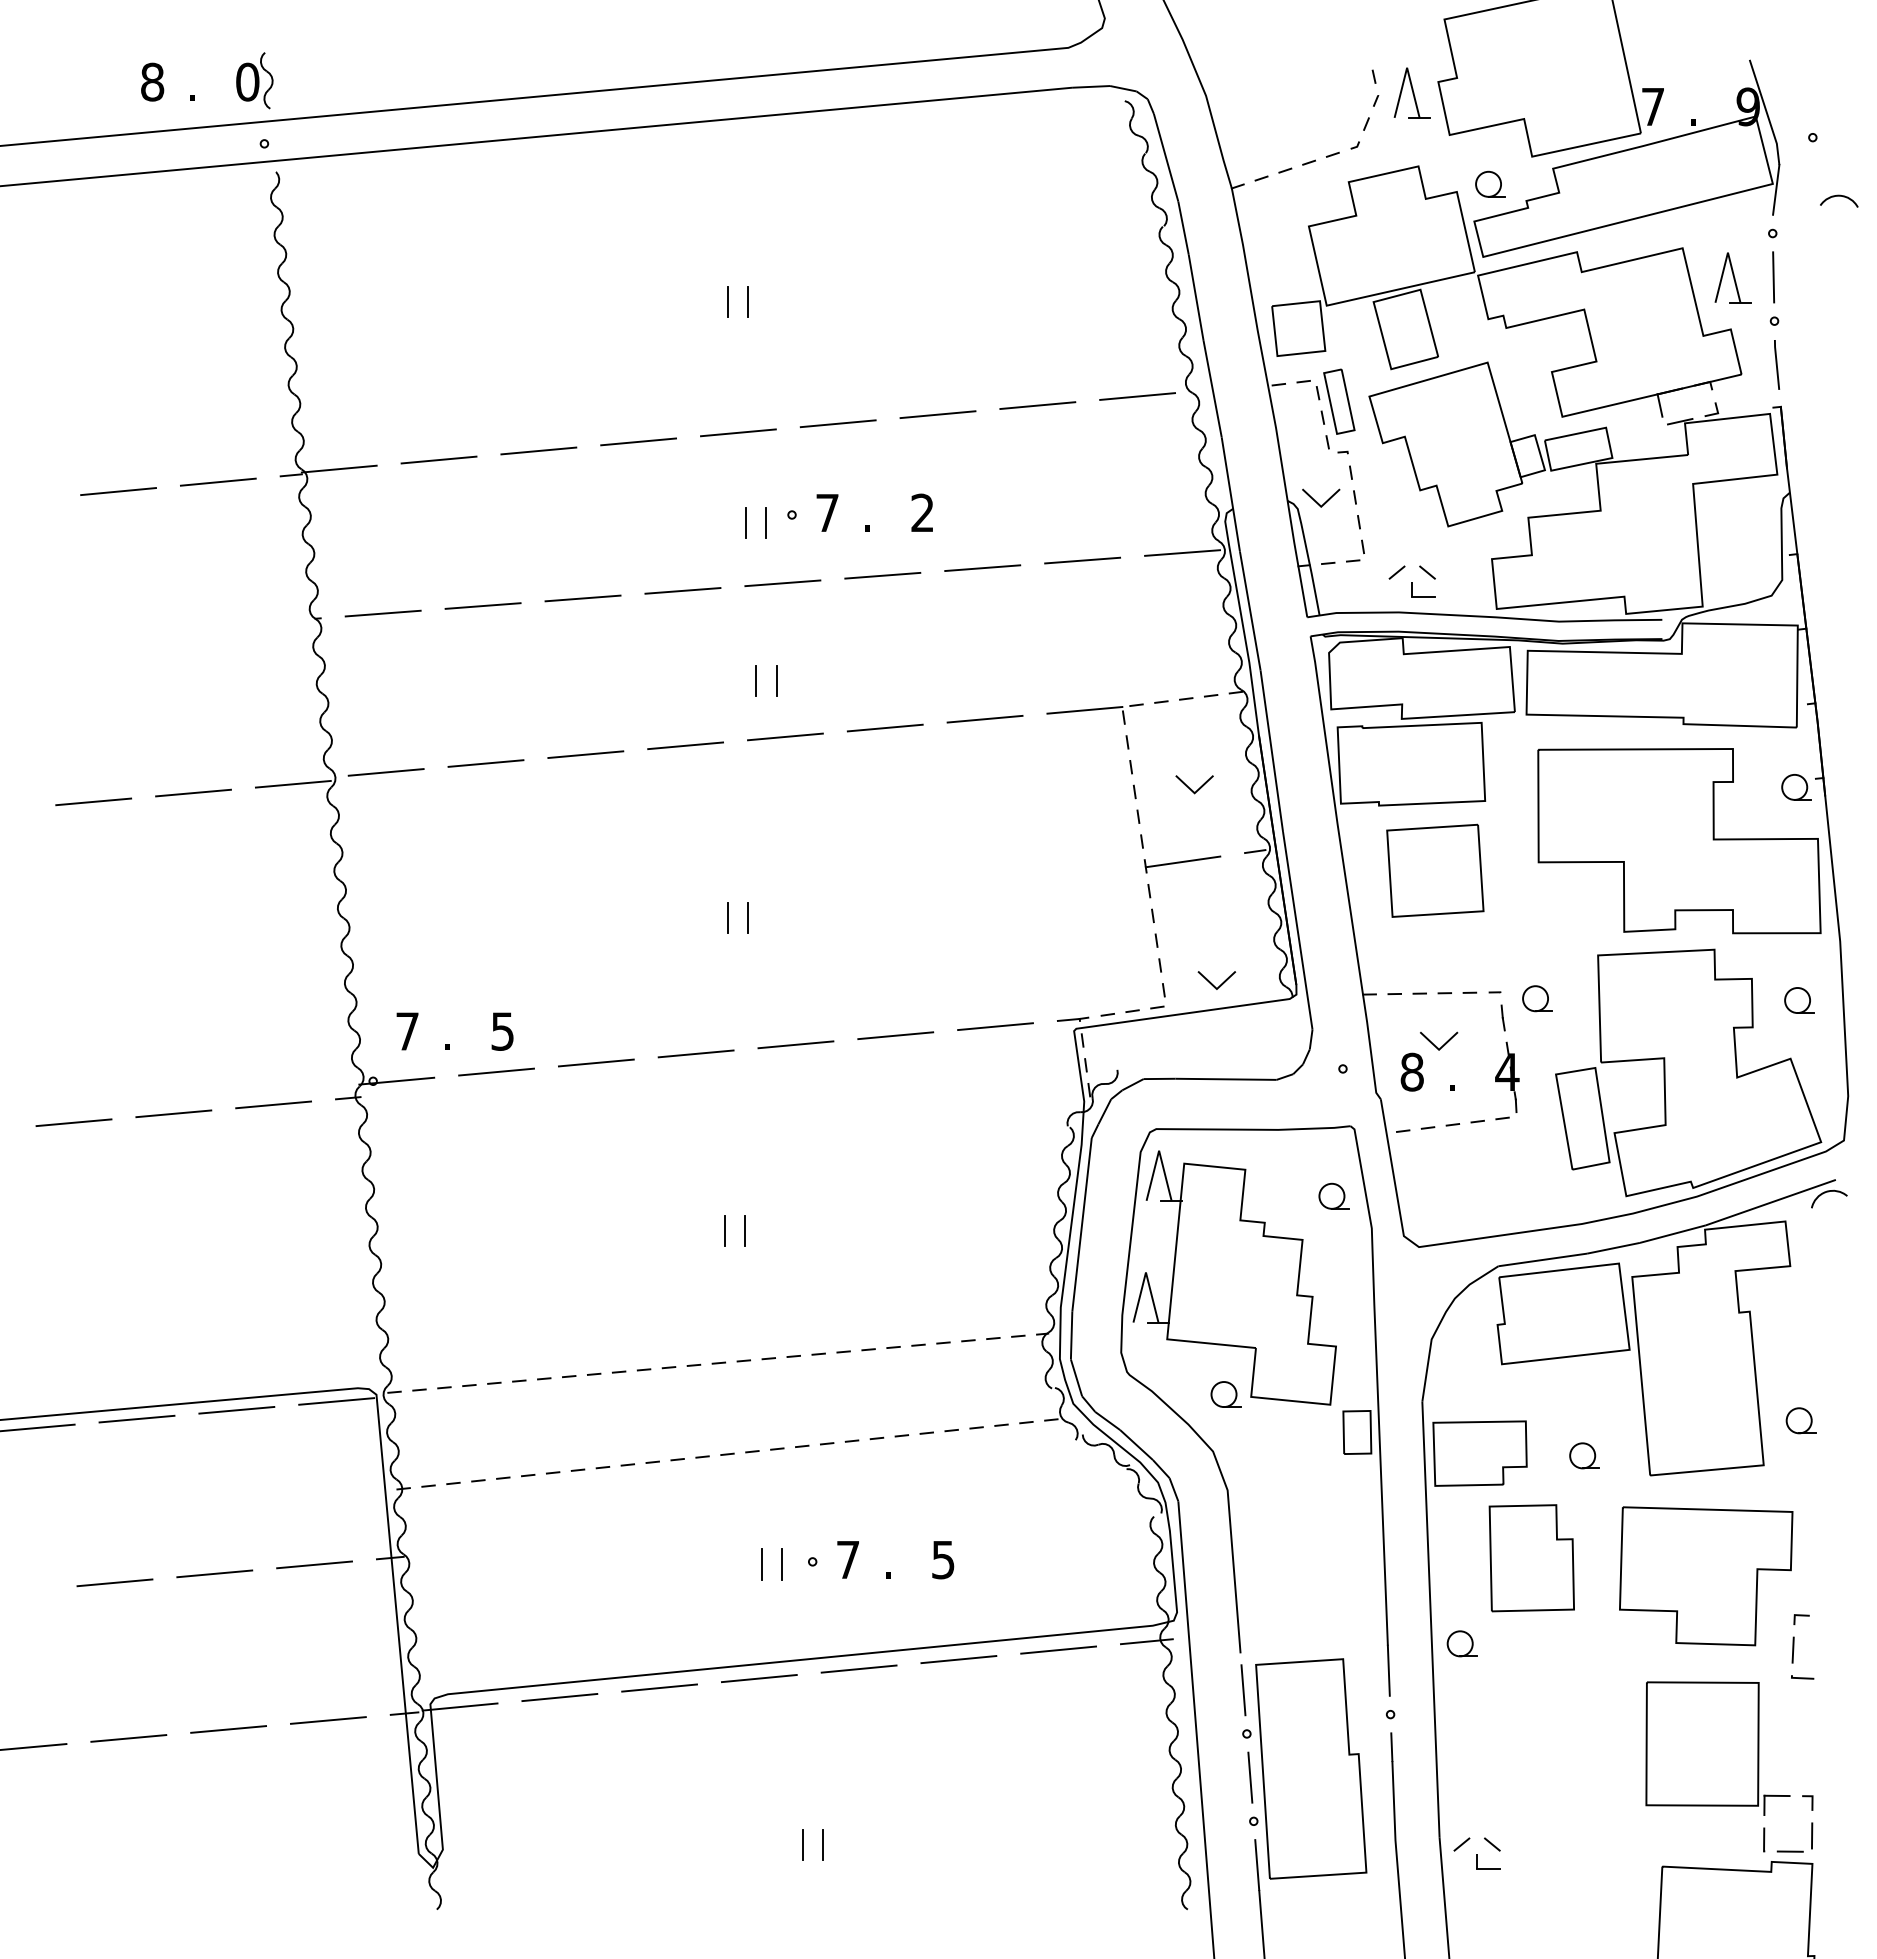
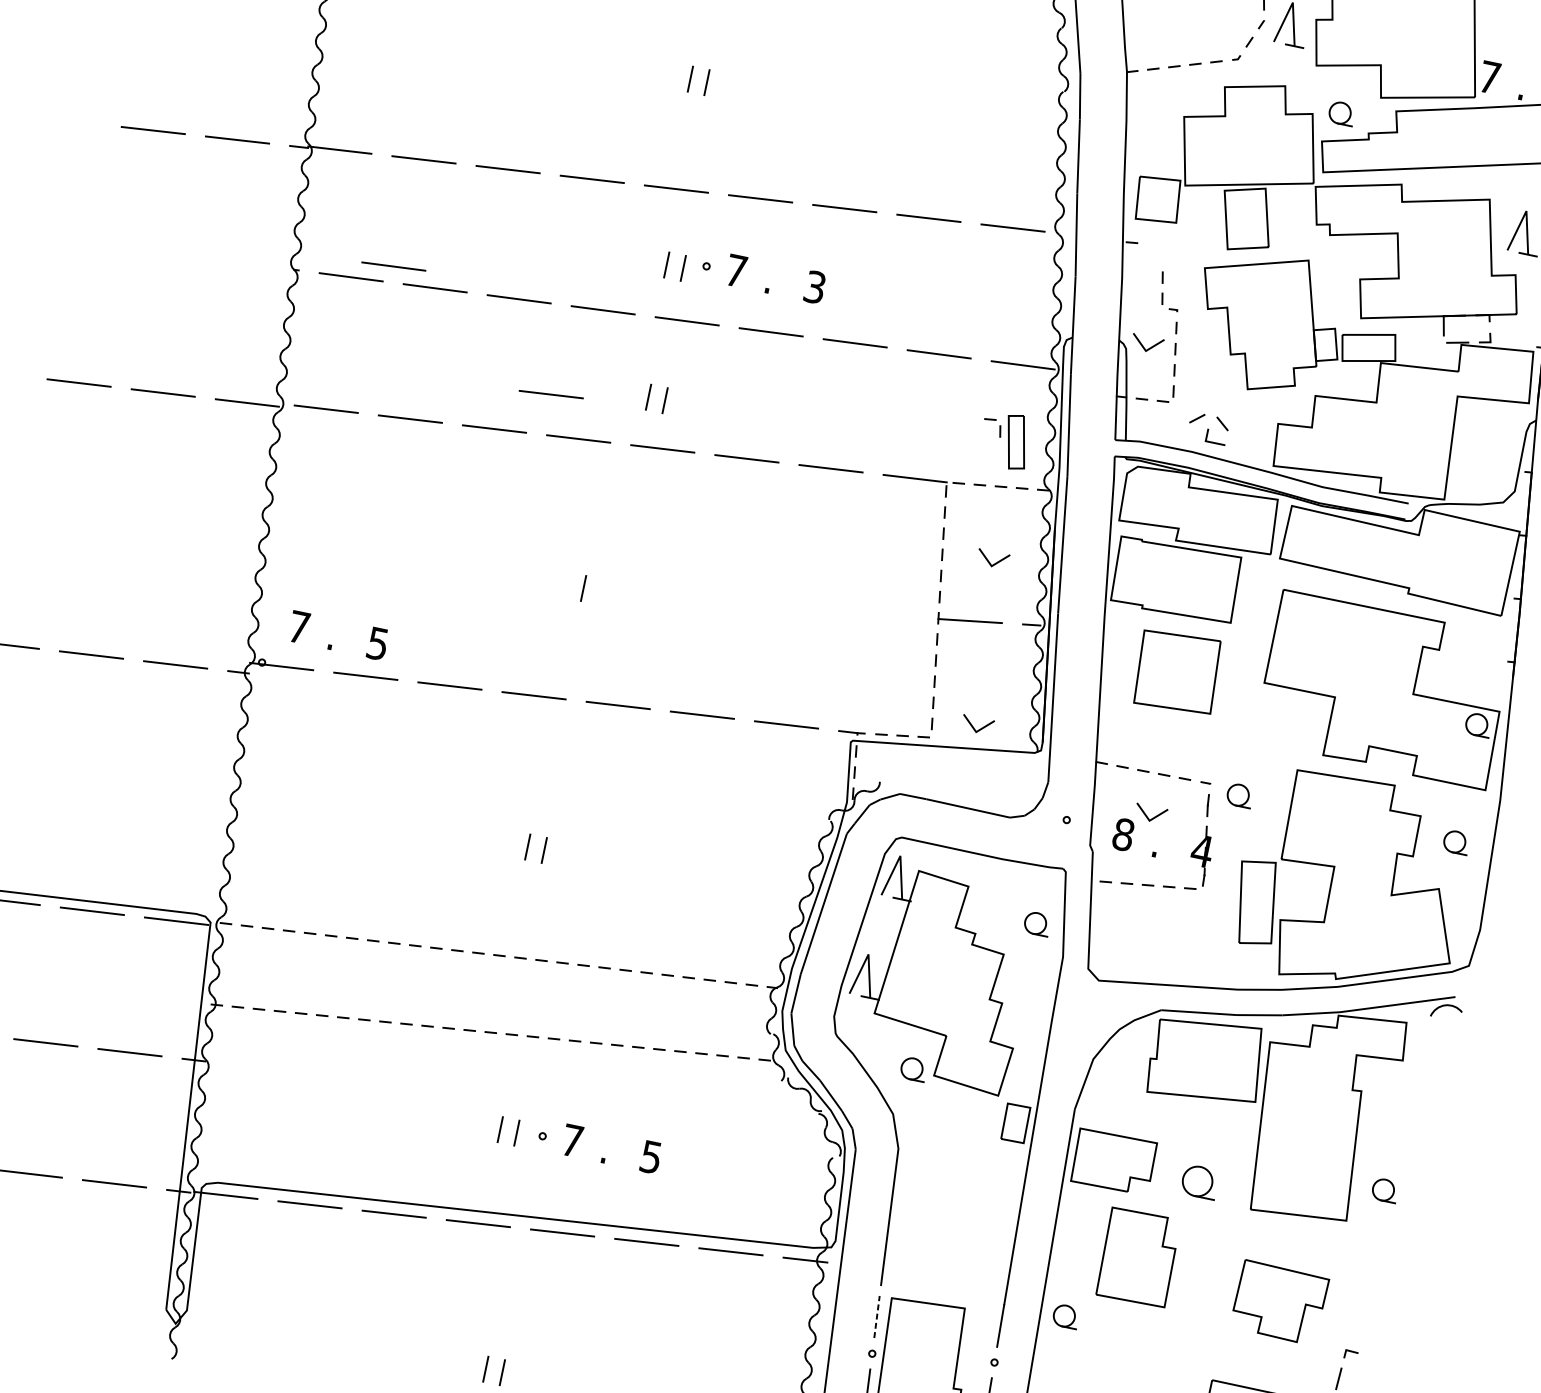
part: (1325, 401) -> (1005, 439), moved
text: (922, 512) -> (814, 286), 2 -> 3
line: (429, 590) -> (393, 266), added
line: (643, 700) -> (551, 394), added
part: (1796, 787) -> (1478, 725), moved
line: (747, 917) -> (600, 591), removed
part: (1584, 1455) -> (1199, 1181), size x1.4
part: (1706, 1576) -> (1279, 1302), size x0.6
line: (1243, 1689) -> (877, 1316), solid -> dashed

